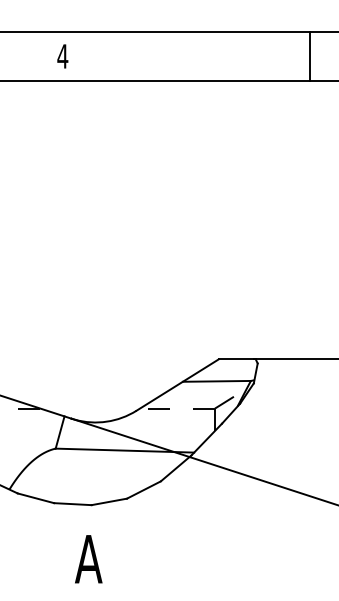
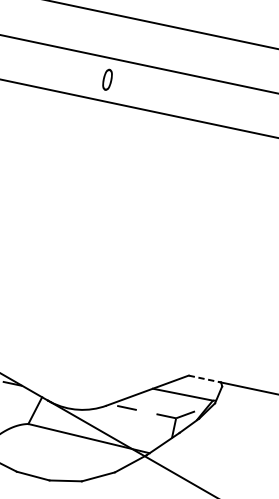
text: (62, 56) -> (107, 79), 4 -> 0
line: (237, 359) -> (205, 379), solid -> dashed

